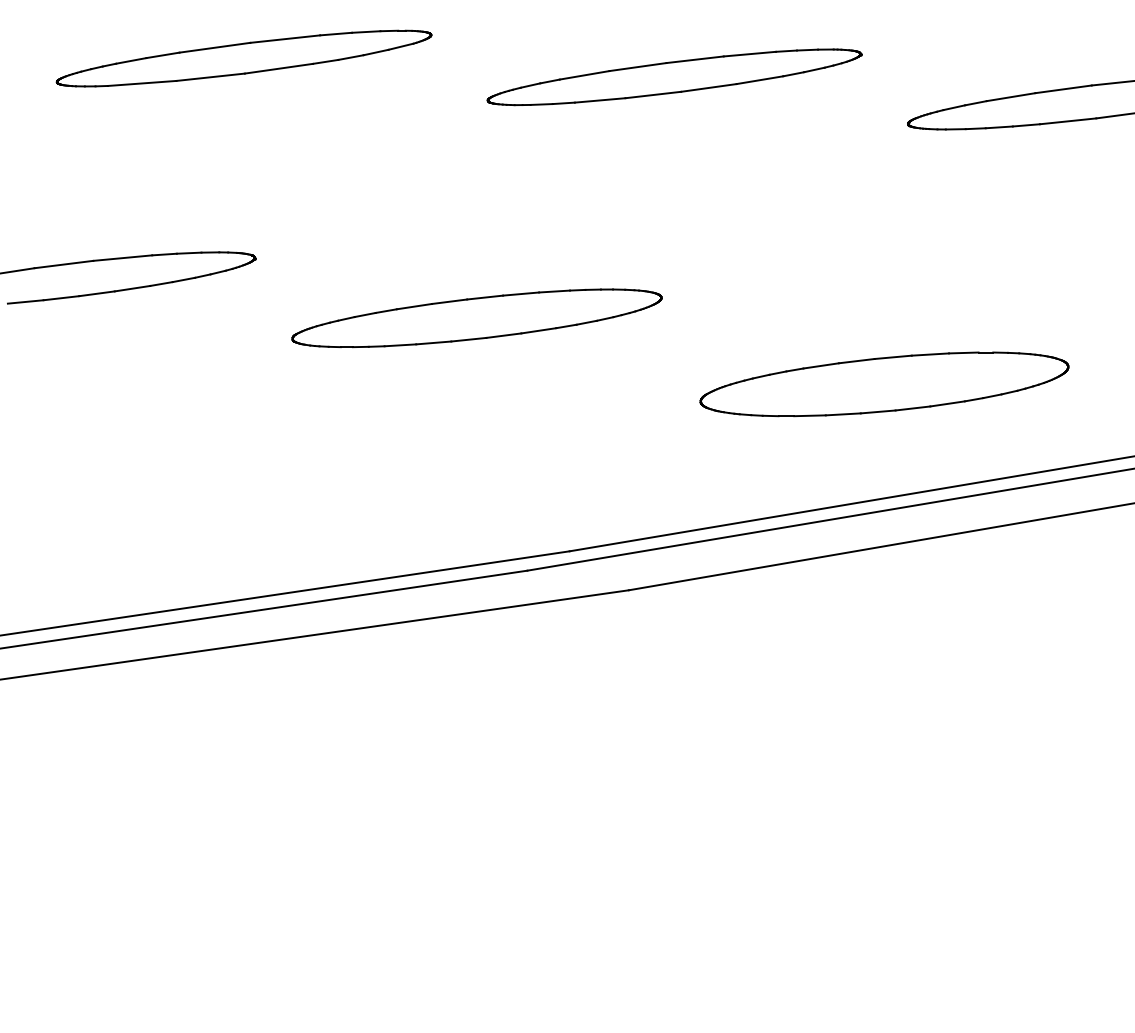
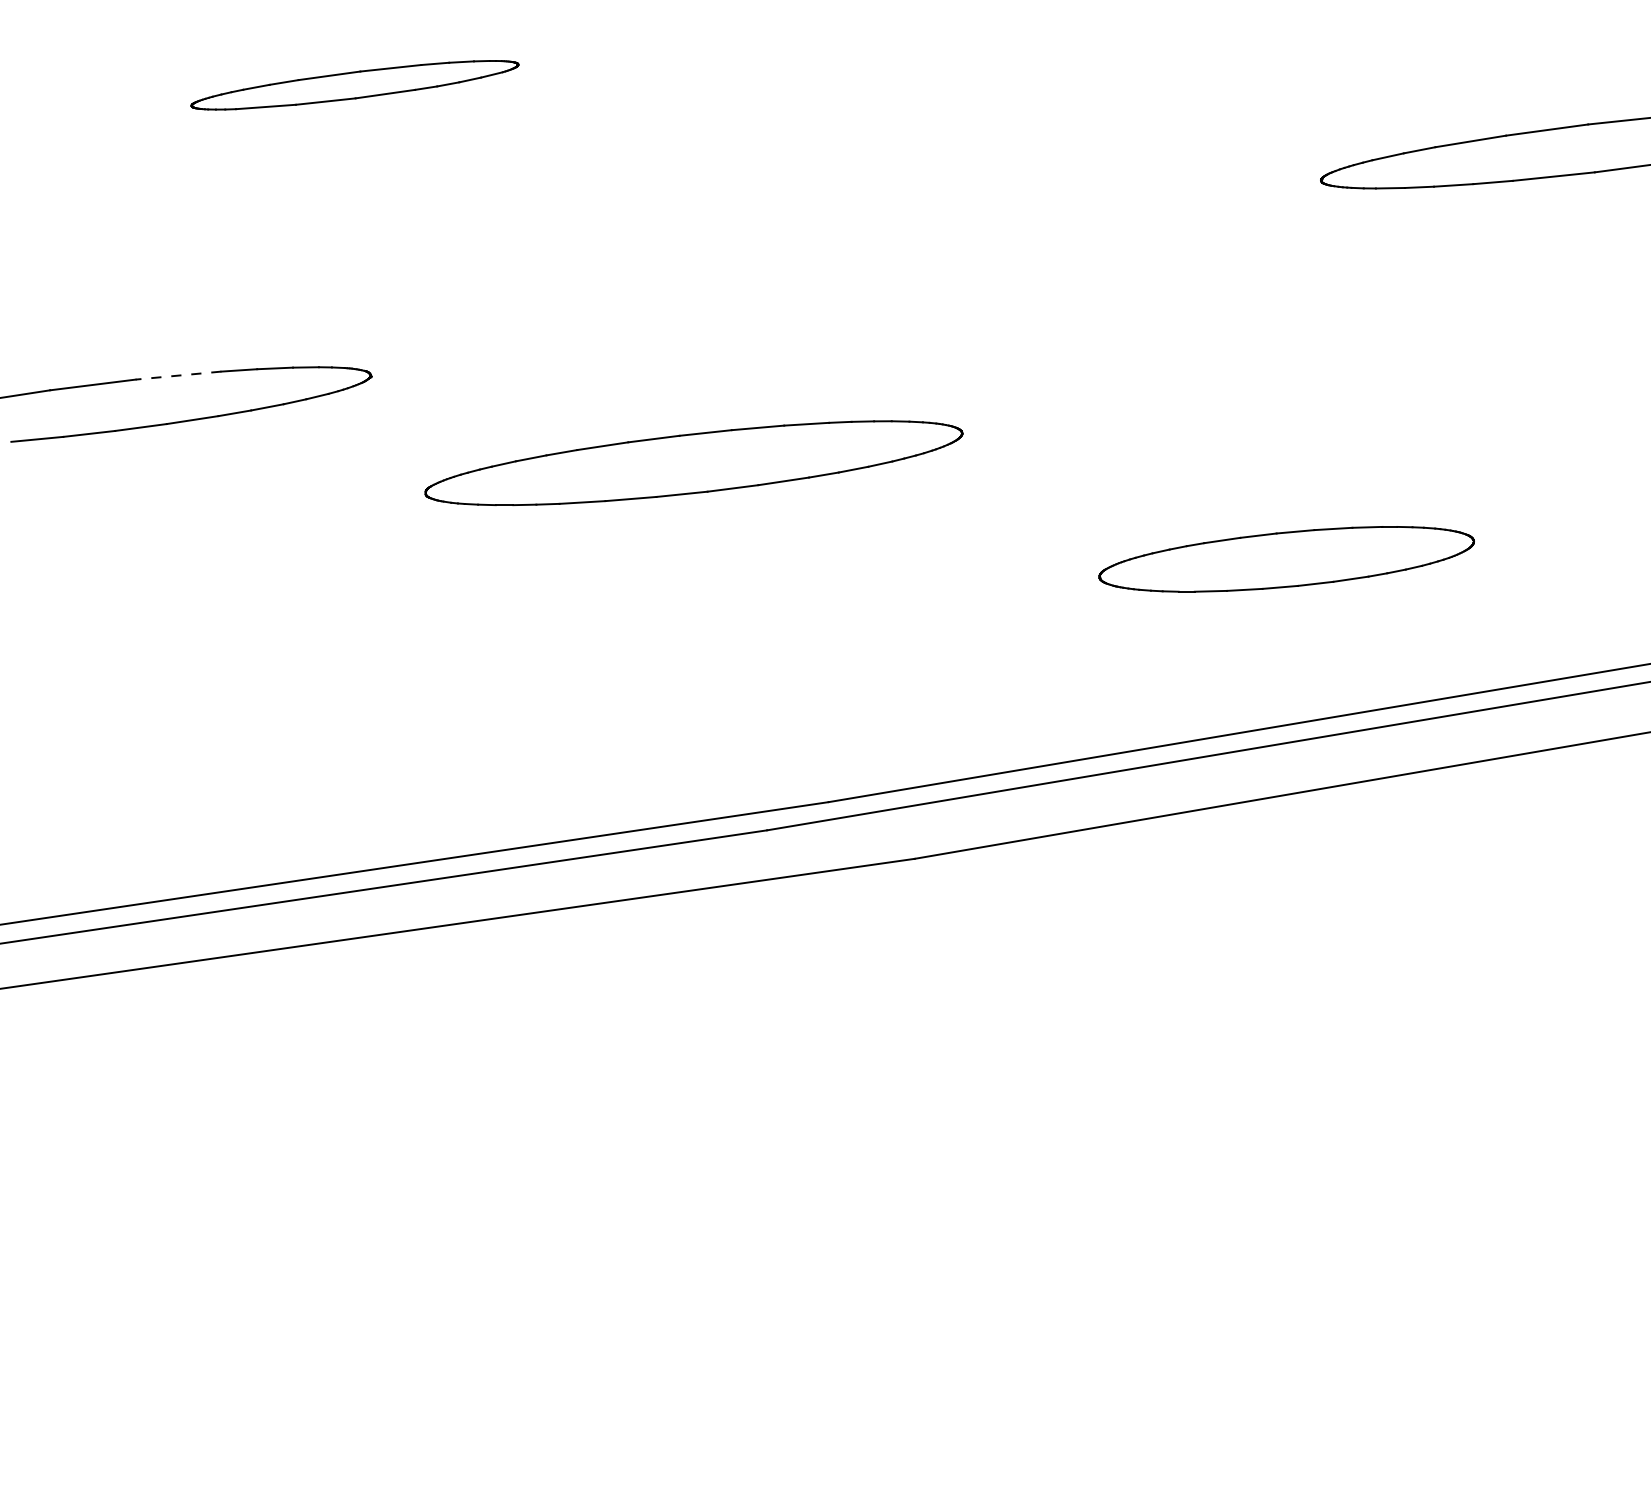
part: (243, 58) -> (354, 85), size x0.6
part: (674, 77) -> (981, 112), removed
line: (122, 258) -> (178, 376), solid -> dashed
part: (884, 384) -> (1286, 559), size x0.7

